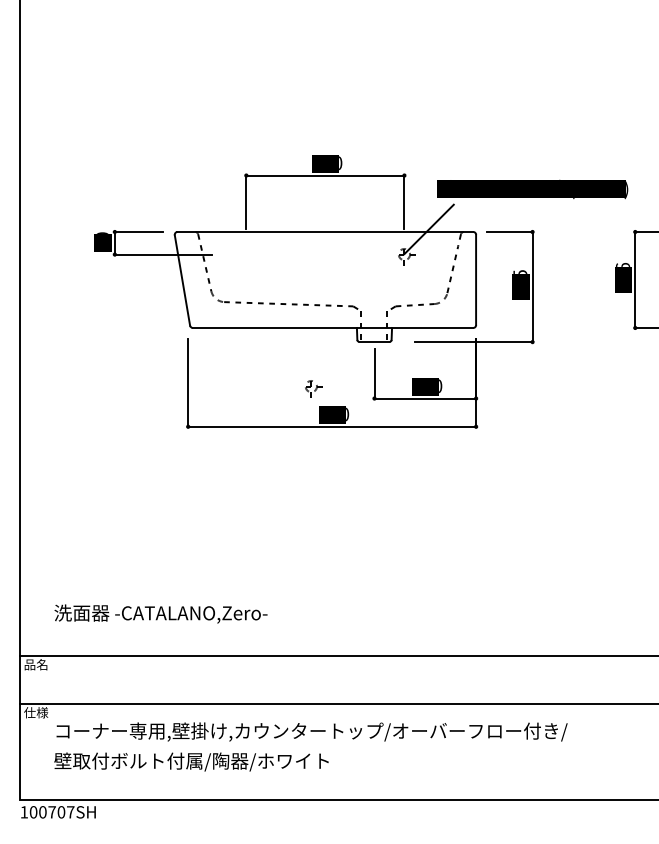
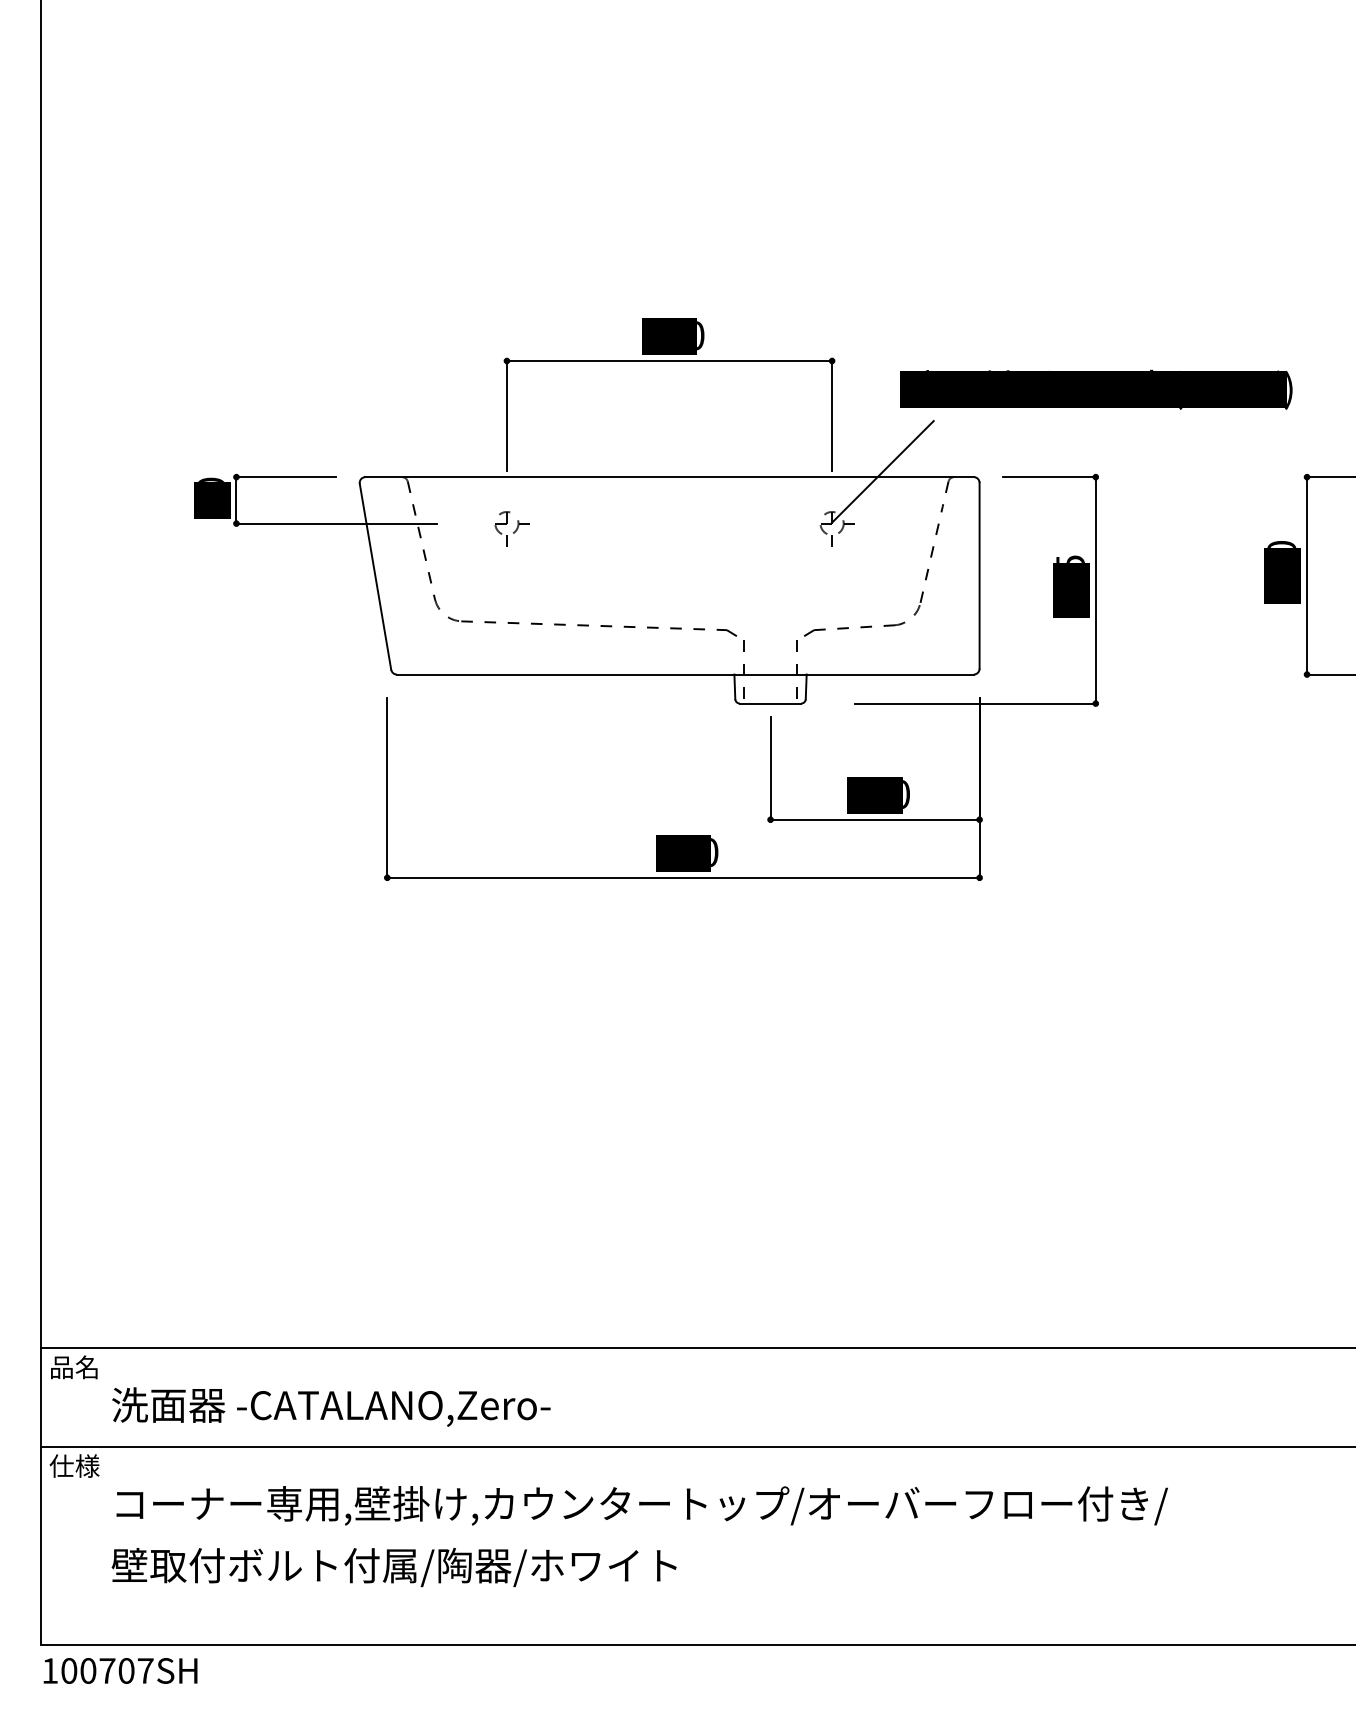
text: (622, 264) -> (1280, 543), 176 -> 170
part: (313, 388) -> (511, 527), moved
text: (160, 613) -> (330, 1405), moved

